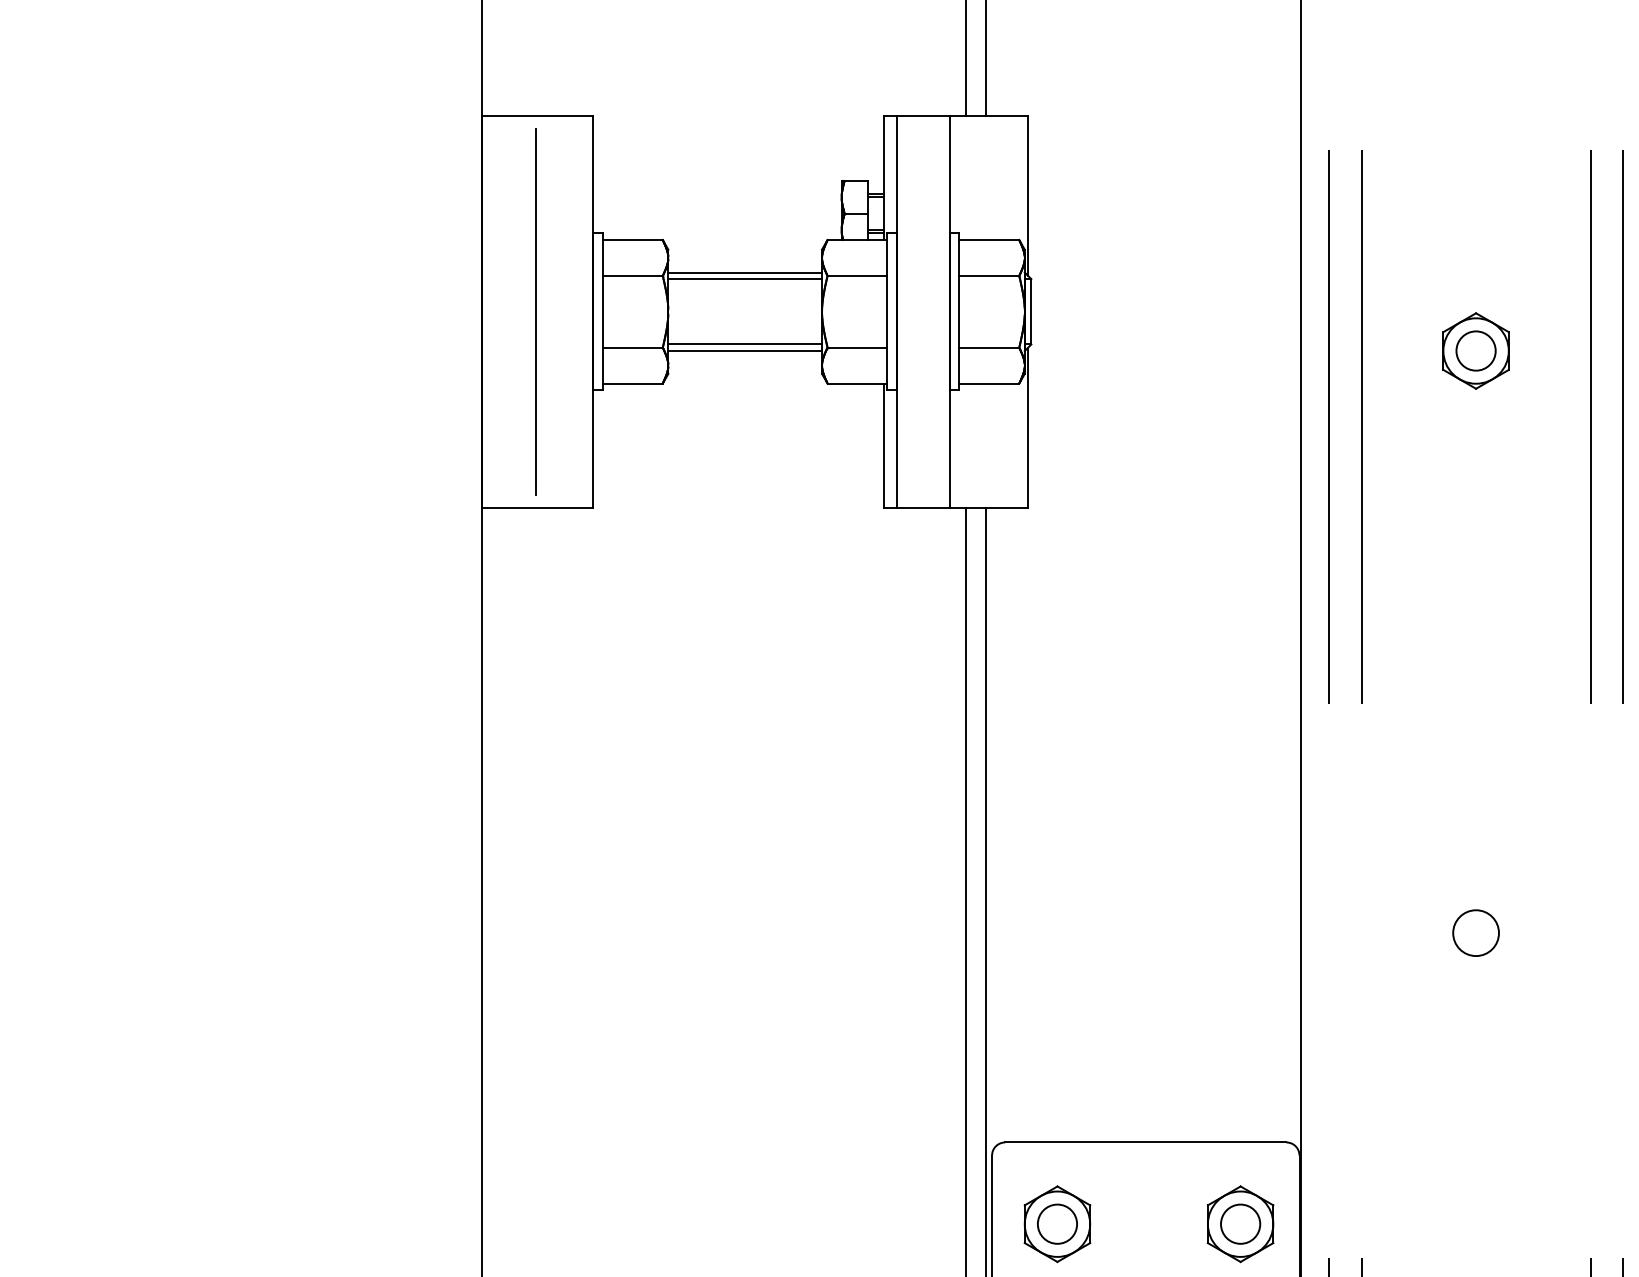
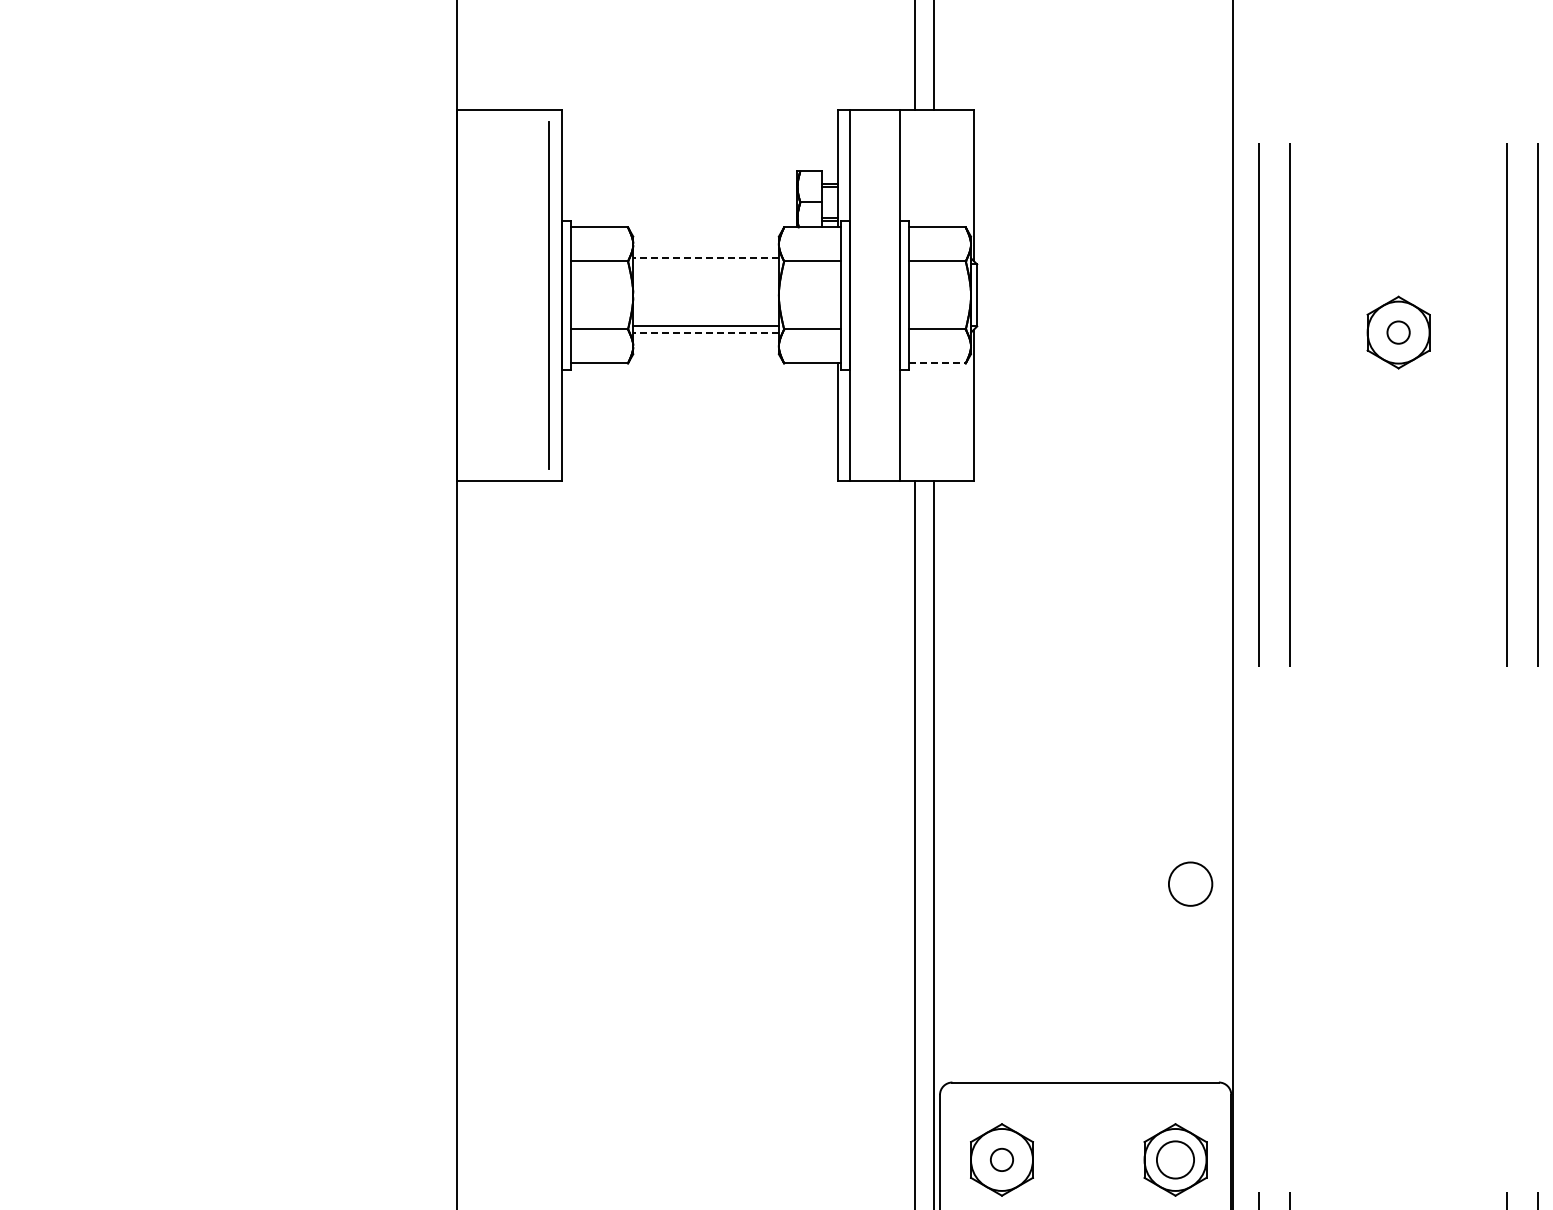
line: (745, 272) -> (706, 258), solid -> dashed
line: (744, 279) -> (705, 264), removed
line: (535, 311) -> (548, 295), moved
line: (745, 350) -> (706, 332), solid -> dashed
circle: (1475, 350) -> (1398, 332), size x0.6
line: (989, 383) -> (937, 363), solid -> dashed
circle: (1475, 932) -> (1190, 883), moved
circle: (1056, 1223) -> (1001, 1159), size x0.6

